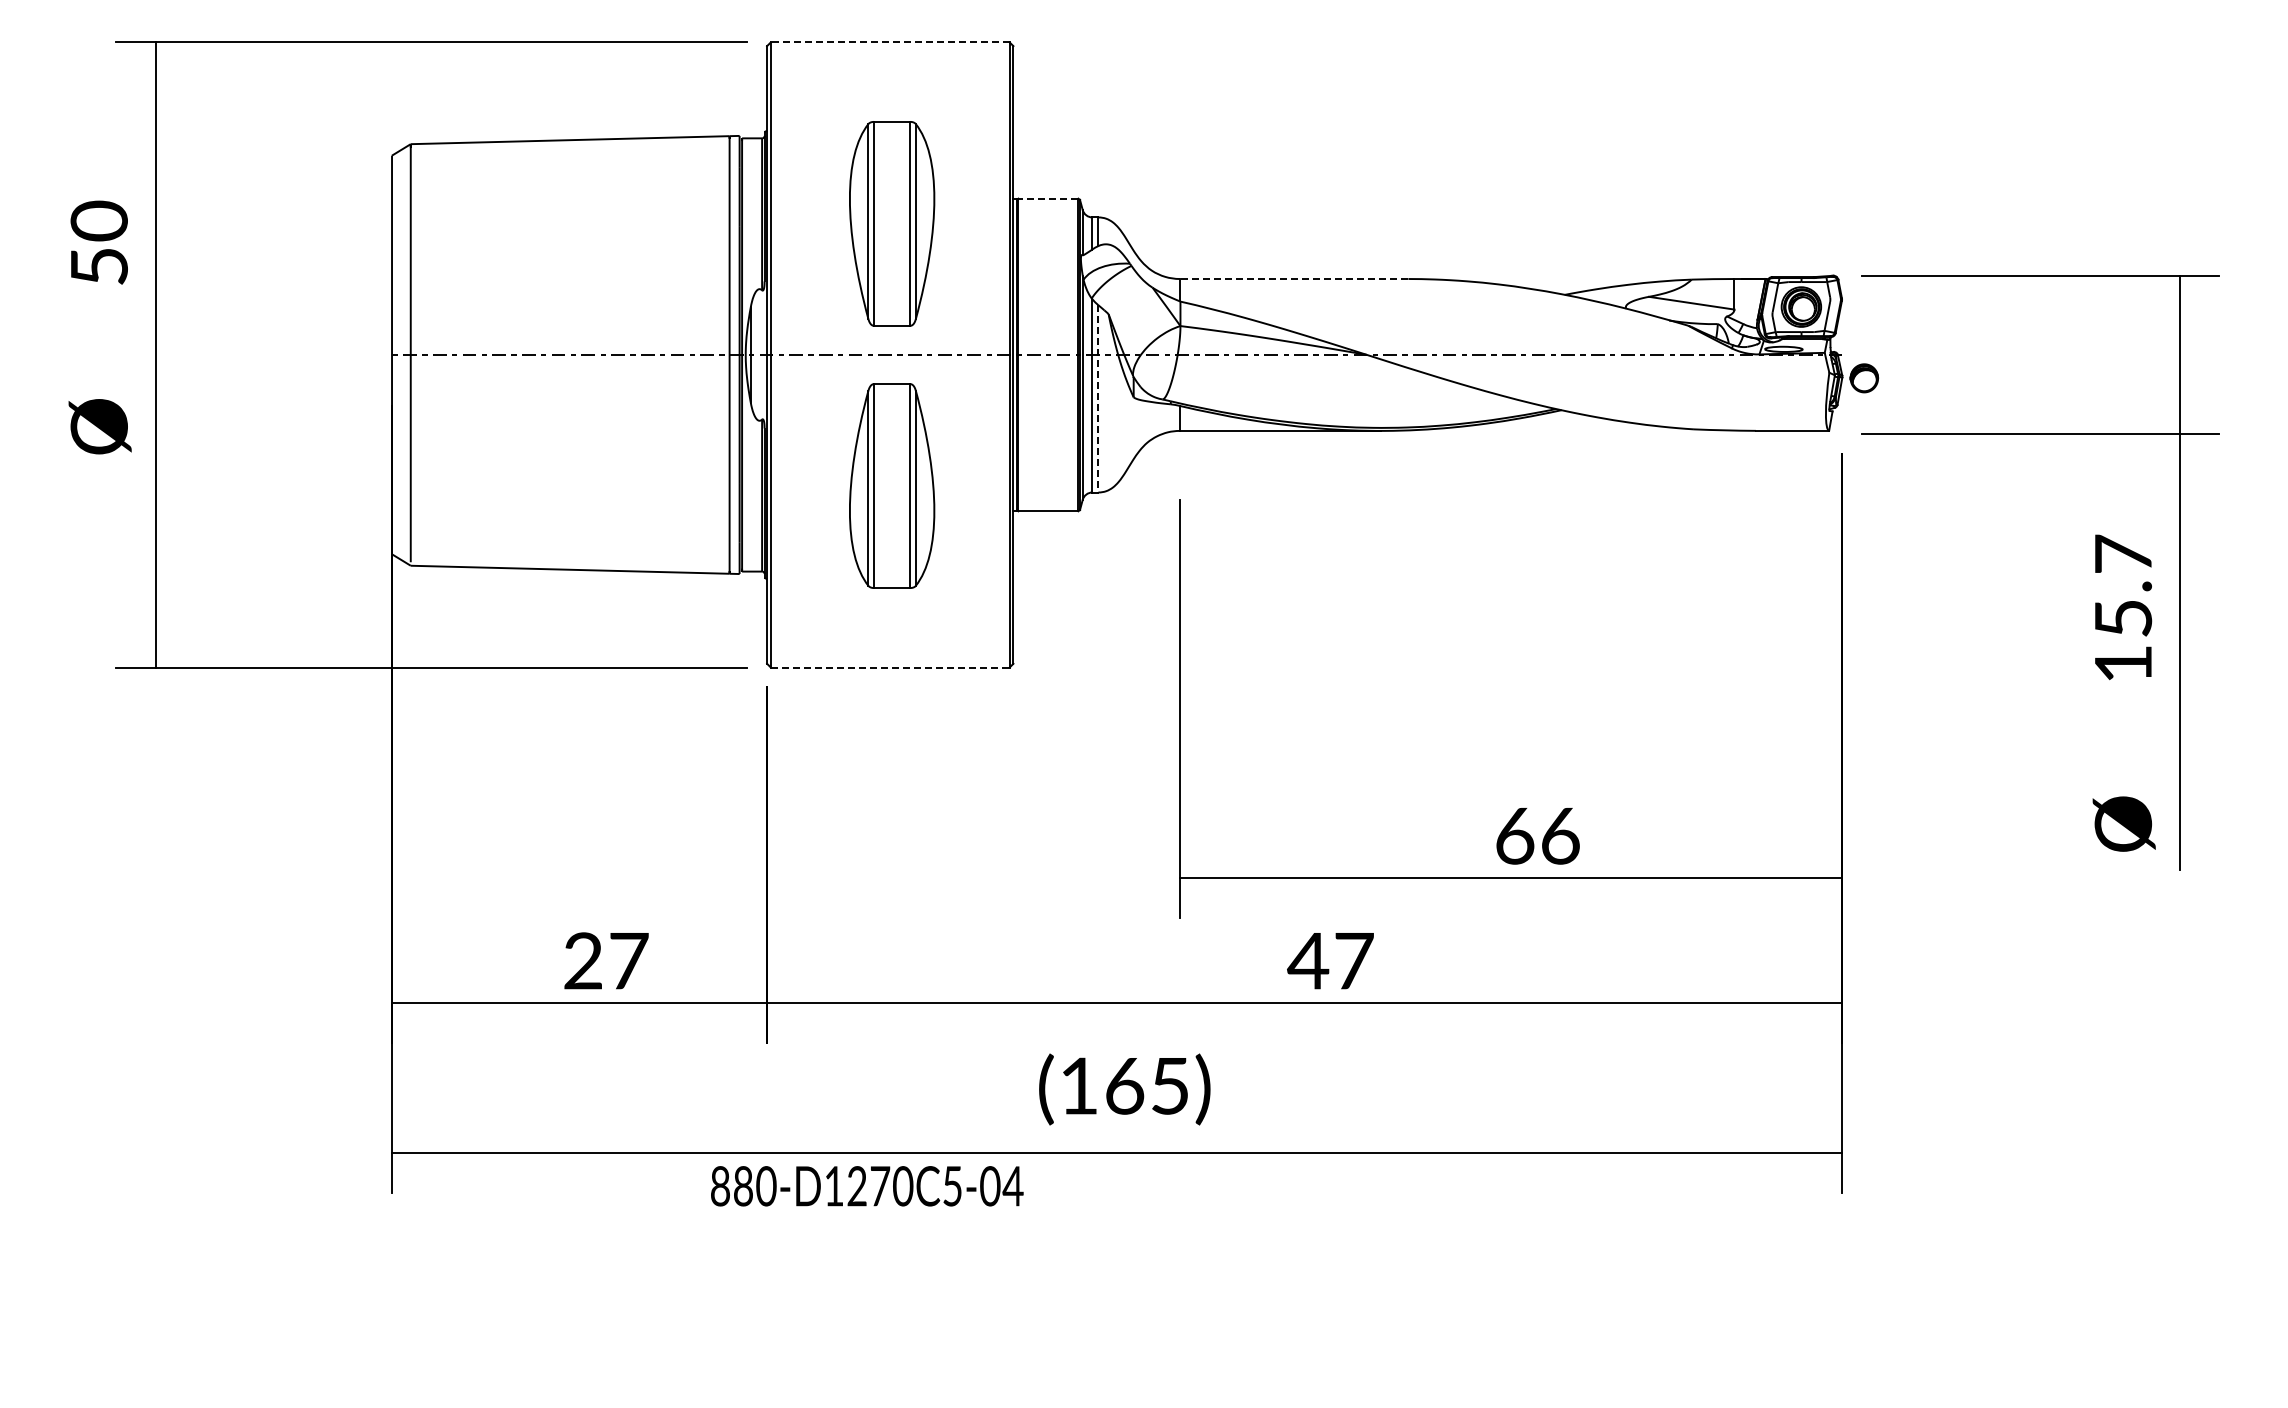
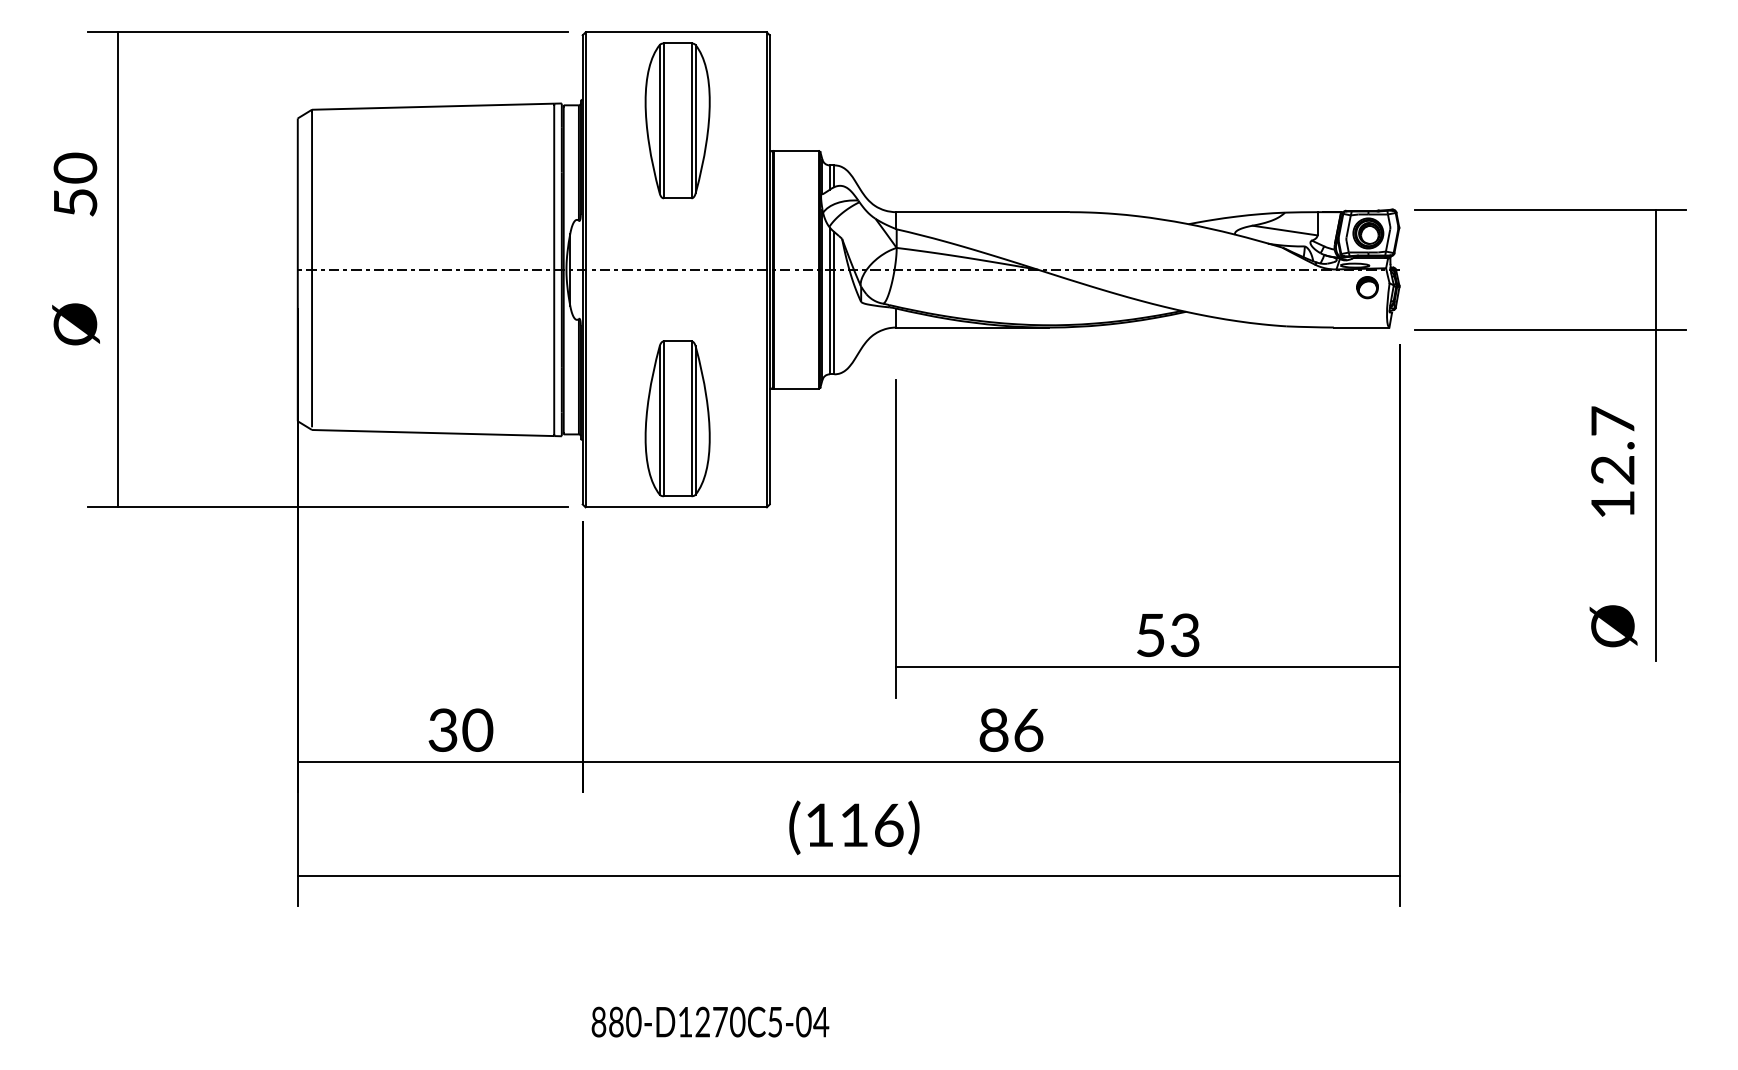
line: (889, 42) -> (675, 32), dashed -> solid
line: (1047, 198) -> (795, 151), dashed -> solid
part: (892, 223) -> (677, 120), moved
line: (1293, 279) -> (982, 212), dashed -> solid
part: (1864, 378) -> (1367, 287), moved
line: (1098, 398) -> (834, 302), dashed -> solid
part: (892, 485) -> (677, 418), moved
text: (2123, 618) -> (1613, 470), 15.7 -> 12.7
line: (890, 667) -> (676, 507), dashed -> solid
text: (1537, 835) -> (1167, 634), 66 -> 53
text: (606, 960) -> (460, 729), 27 -> 30
text: (1330, 960) -> (1010, 729), 47 -> 86
text: (1147, 1085) -> (871, 824), (165) -> (116)
text: (867, 1186) -> (710, 1022), moved

